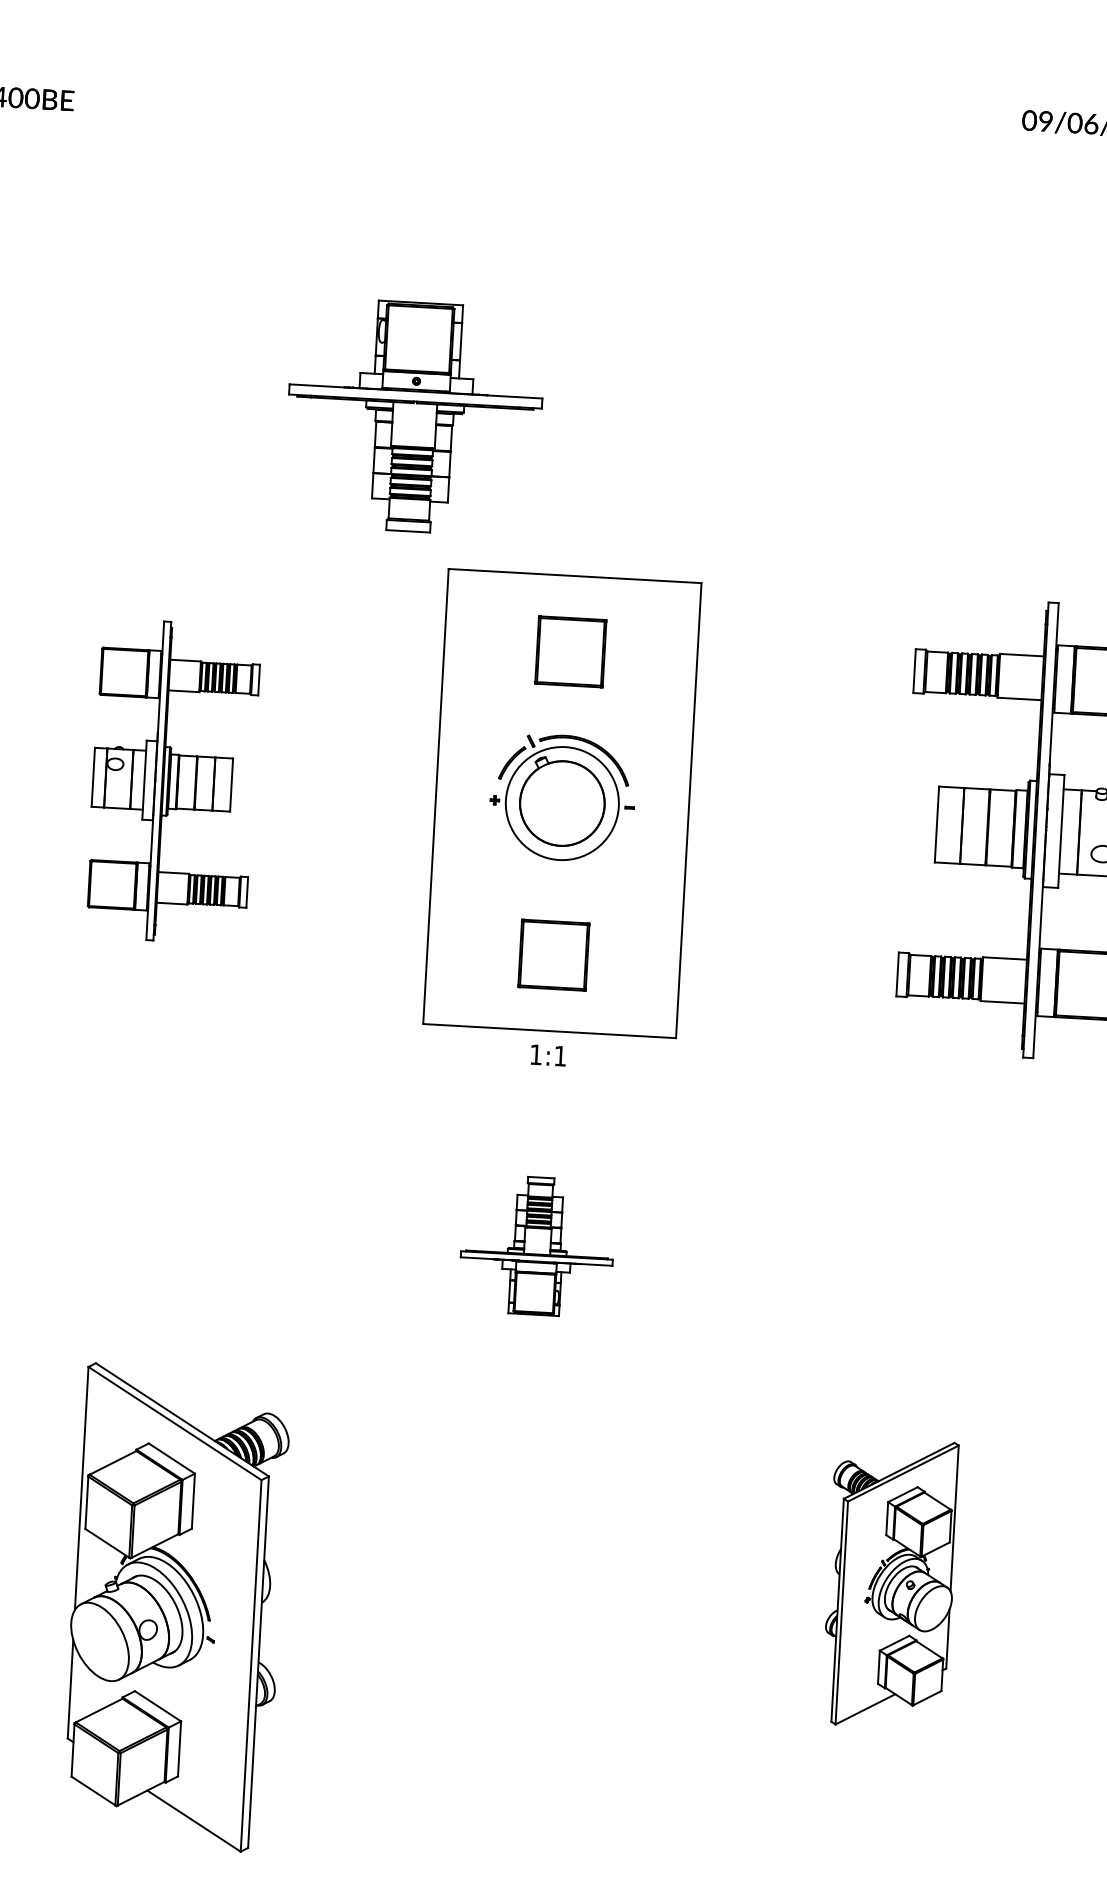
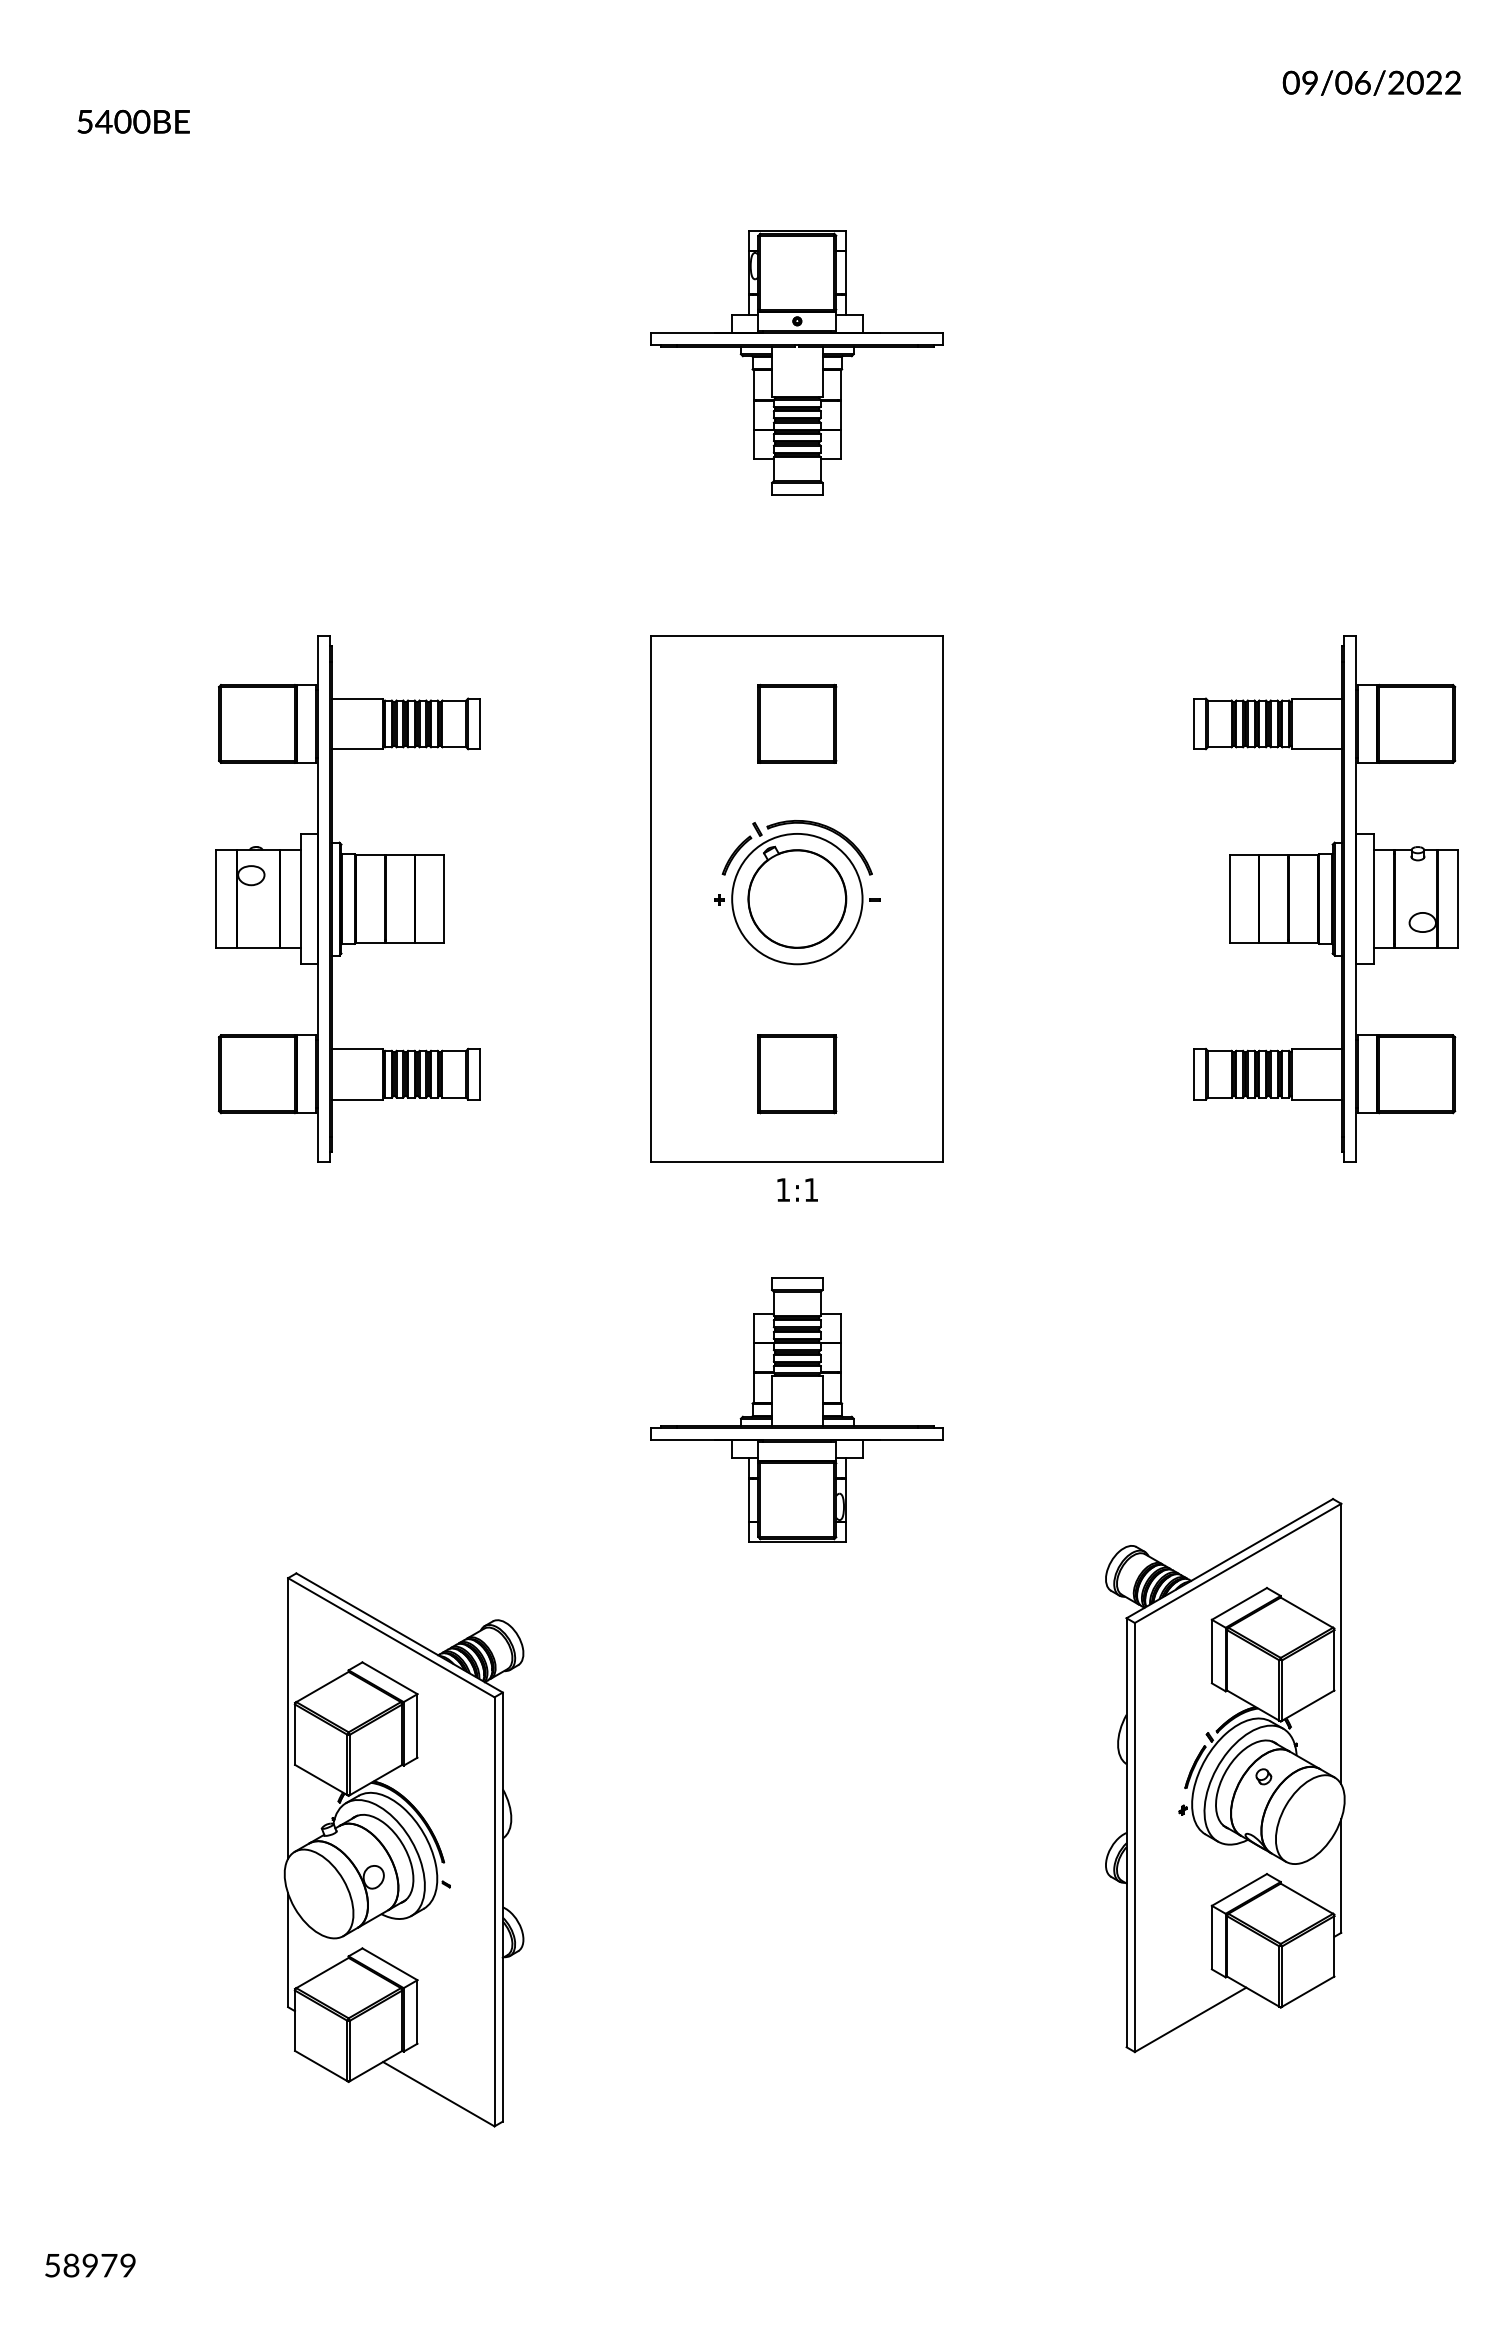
part: (413, 416) -> (796, 362), moved
part: (172, 781) -> (347, 898), size x1.43
part: (536, 1245) -> (796, 1409), size x1.67
part: (890, 1583) -> (1225, 1775), size x1.67

